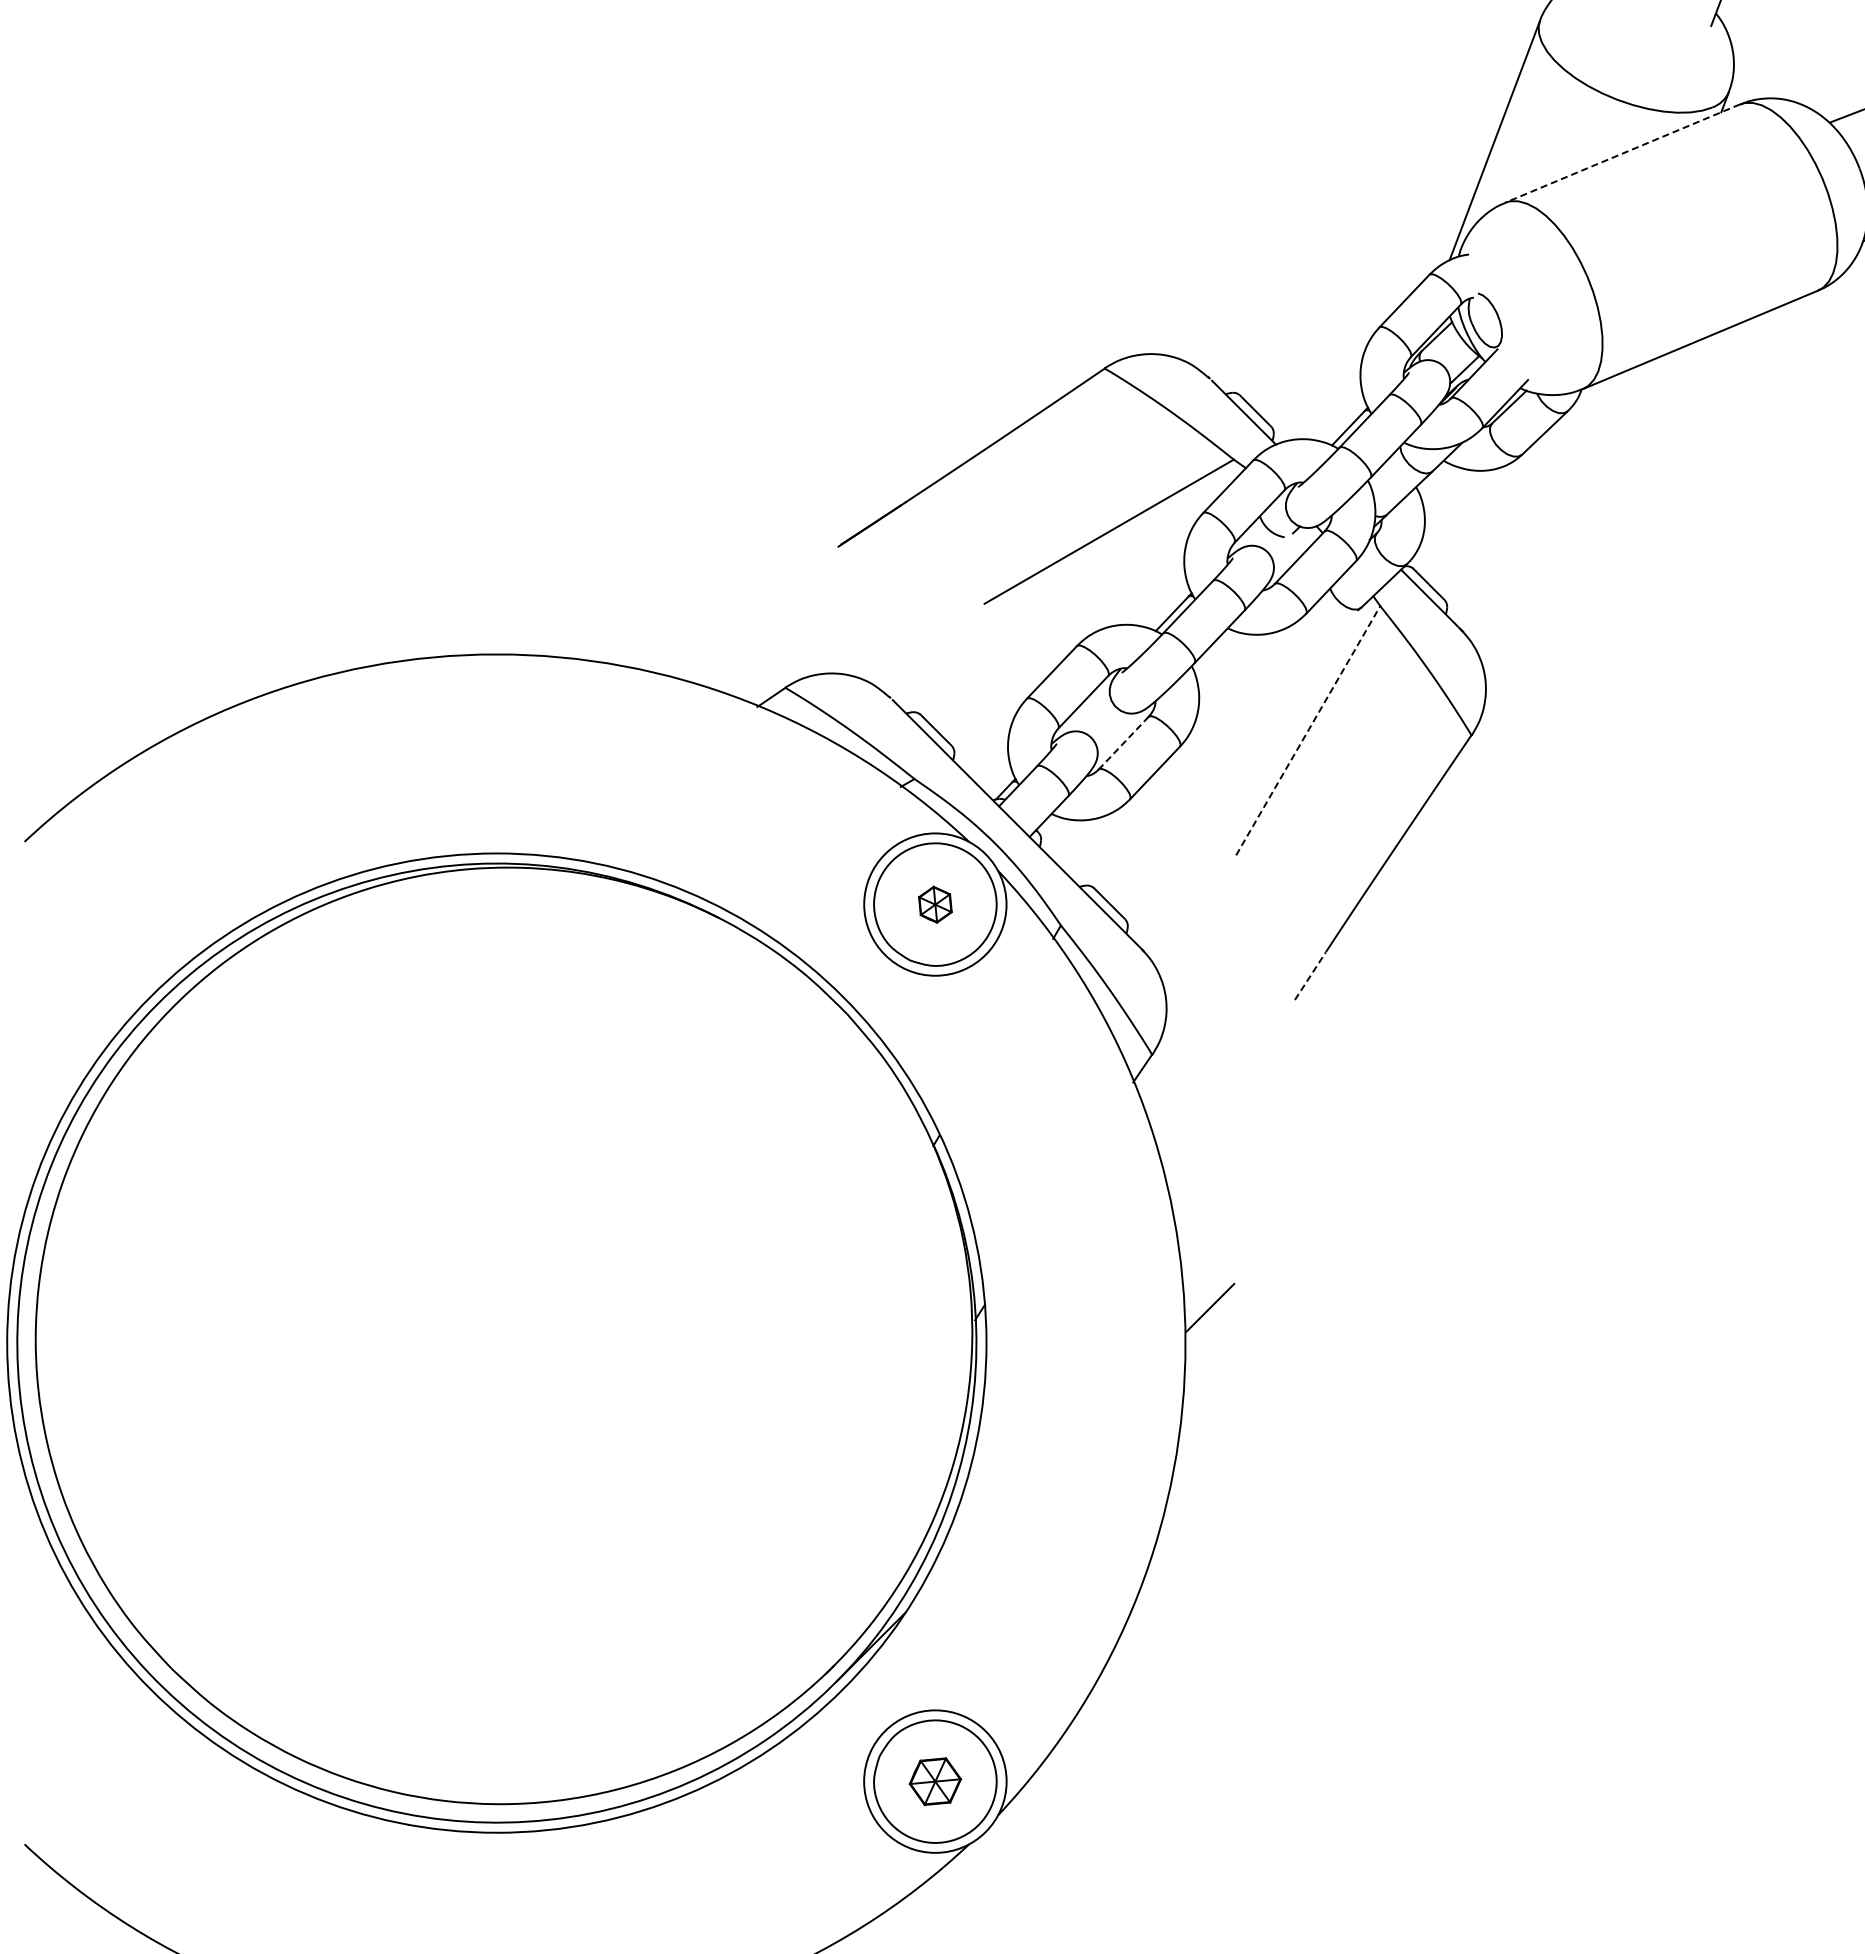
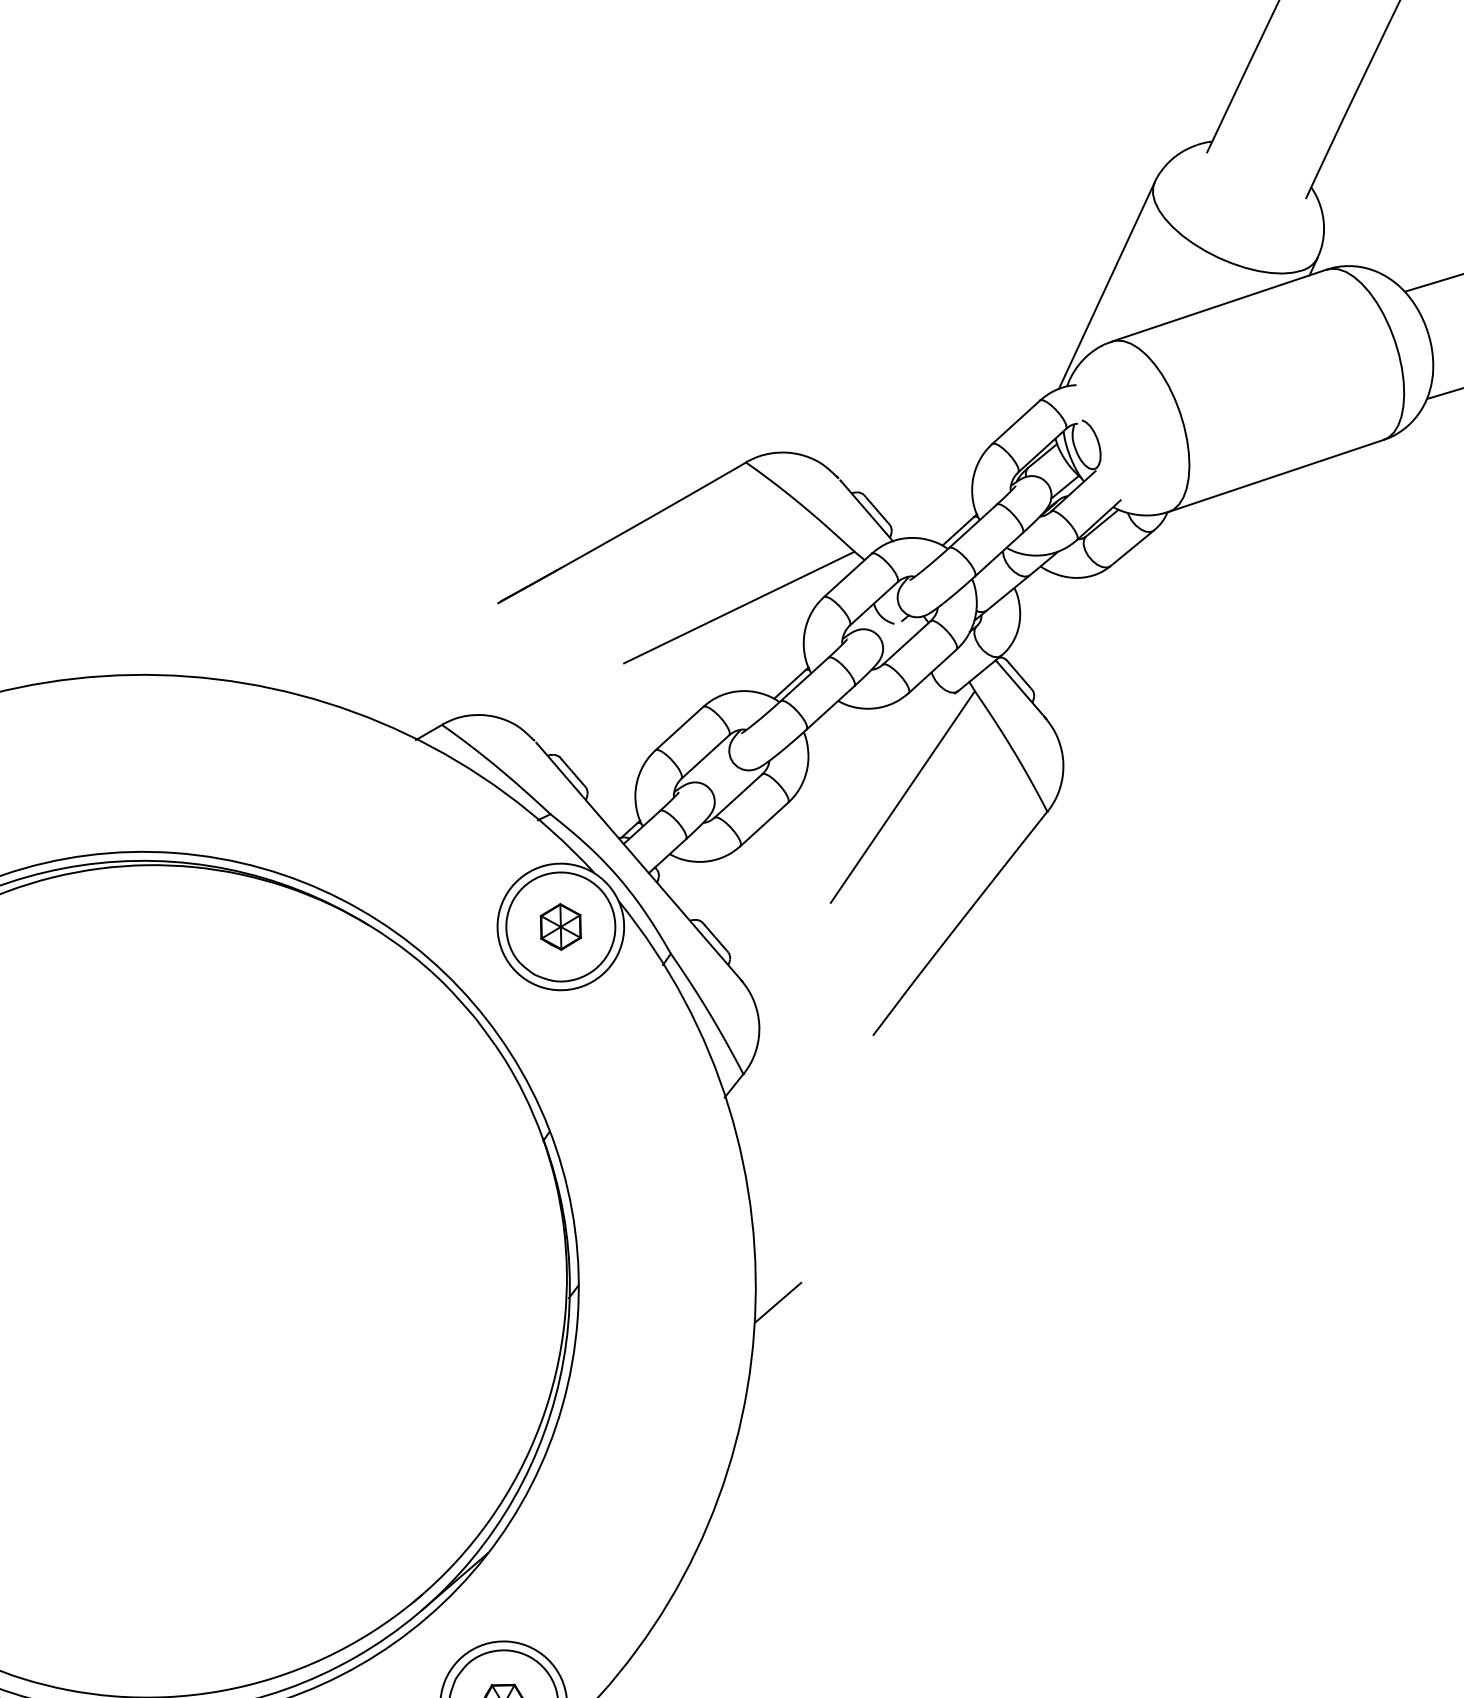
line: (1622, 153) -> (1219, 305), dashed -> solid
line: (1308, 730) -> (903, 796), dashed -> solid
line: (1123, 743) -> (738, 796), dashed -> solid
part: (935, 904) -> (560, 926), size x1.43
line: (1310, 975) -> (888, 1014), dashed -> solid

